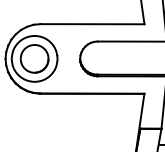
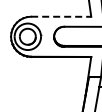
line: (92, 23) -> (61, 16), solid -> dashed

